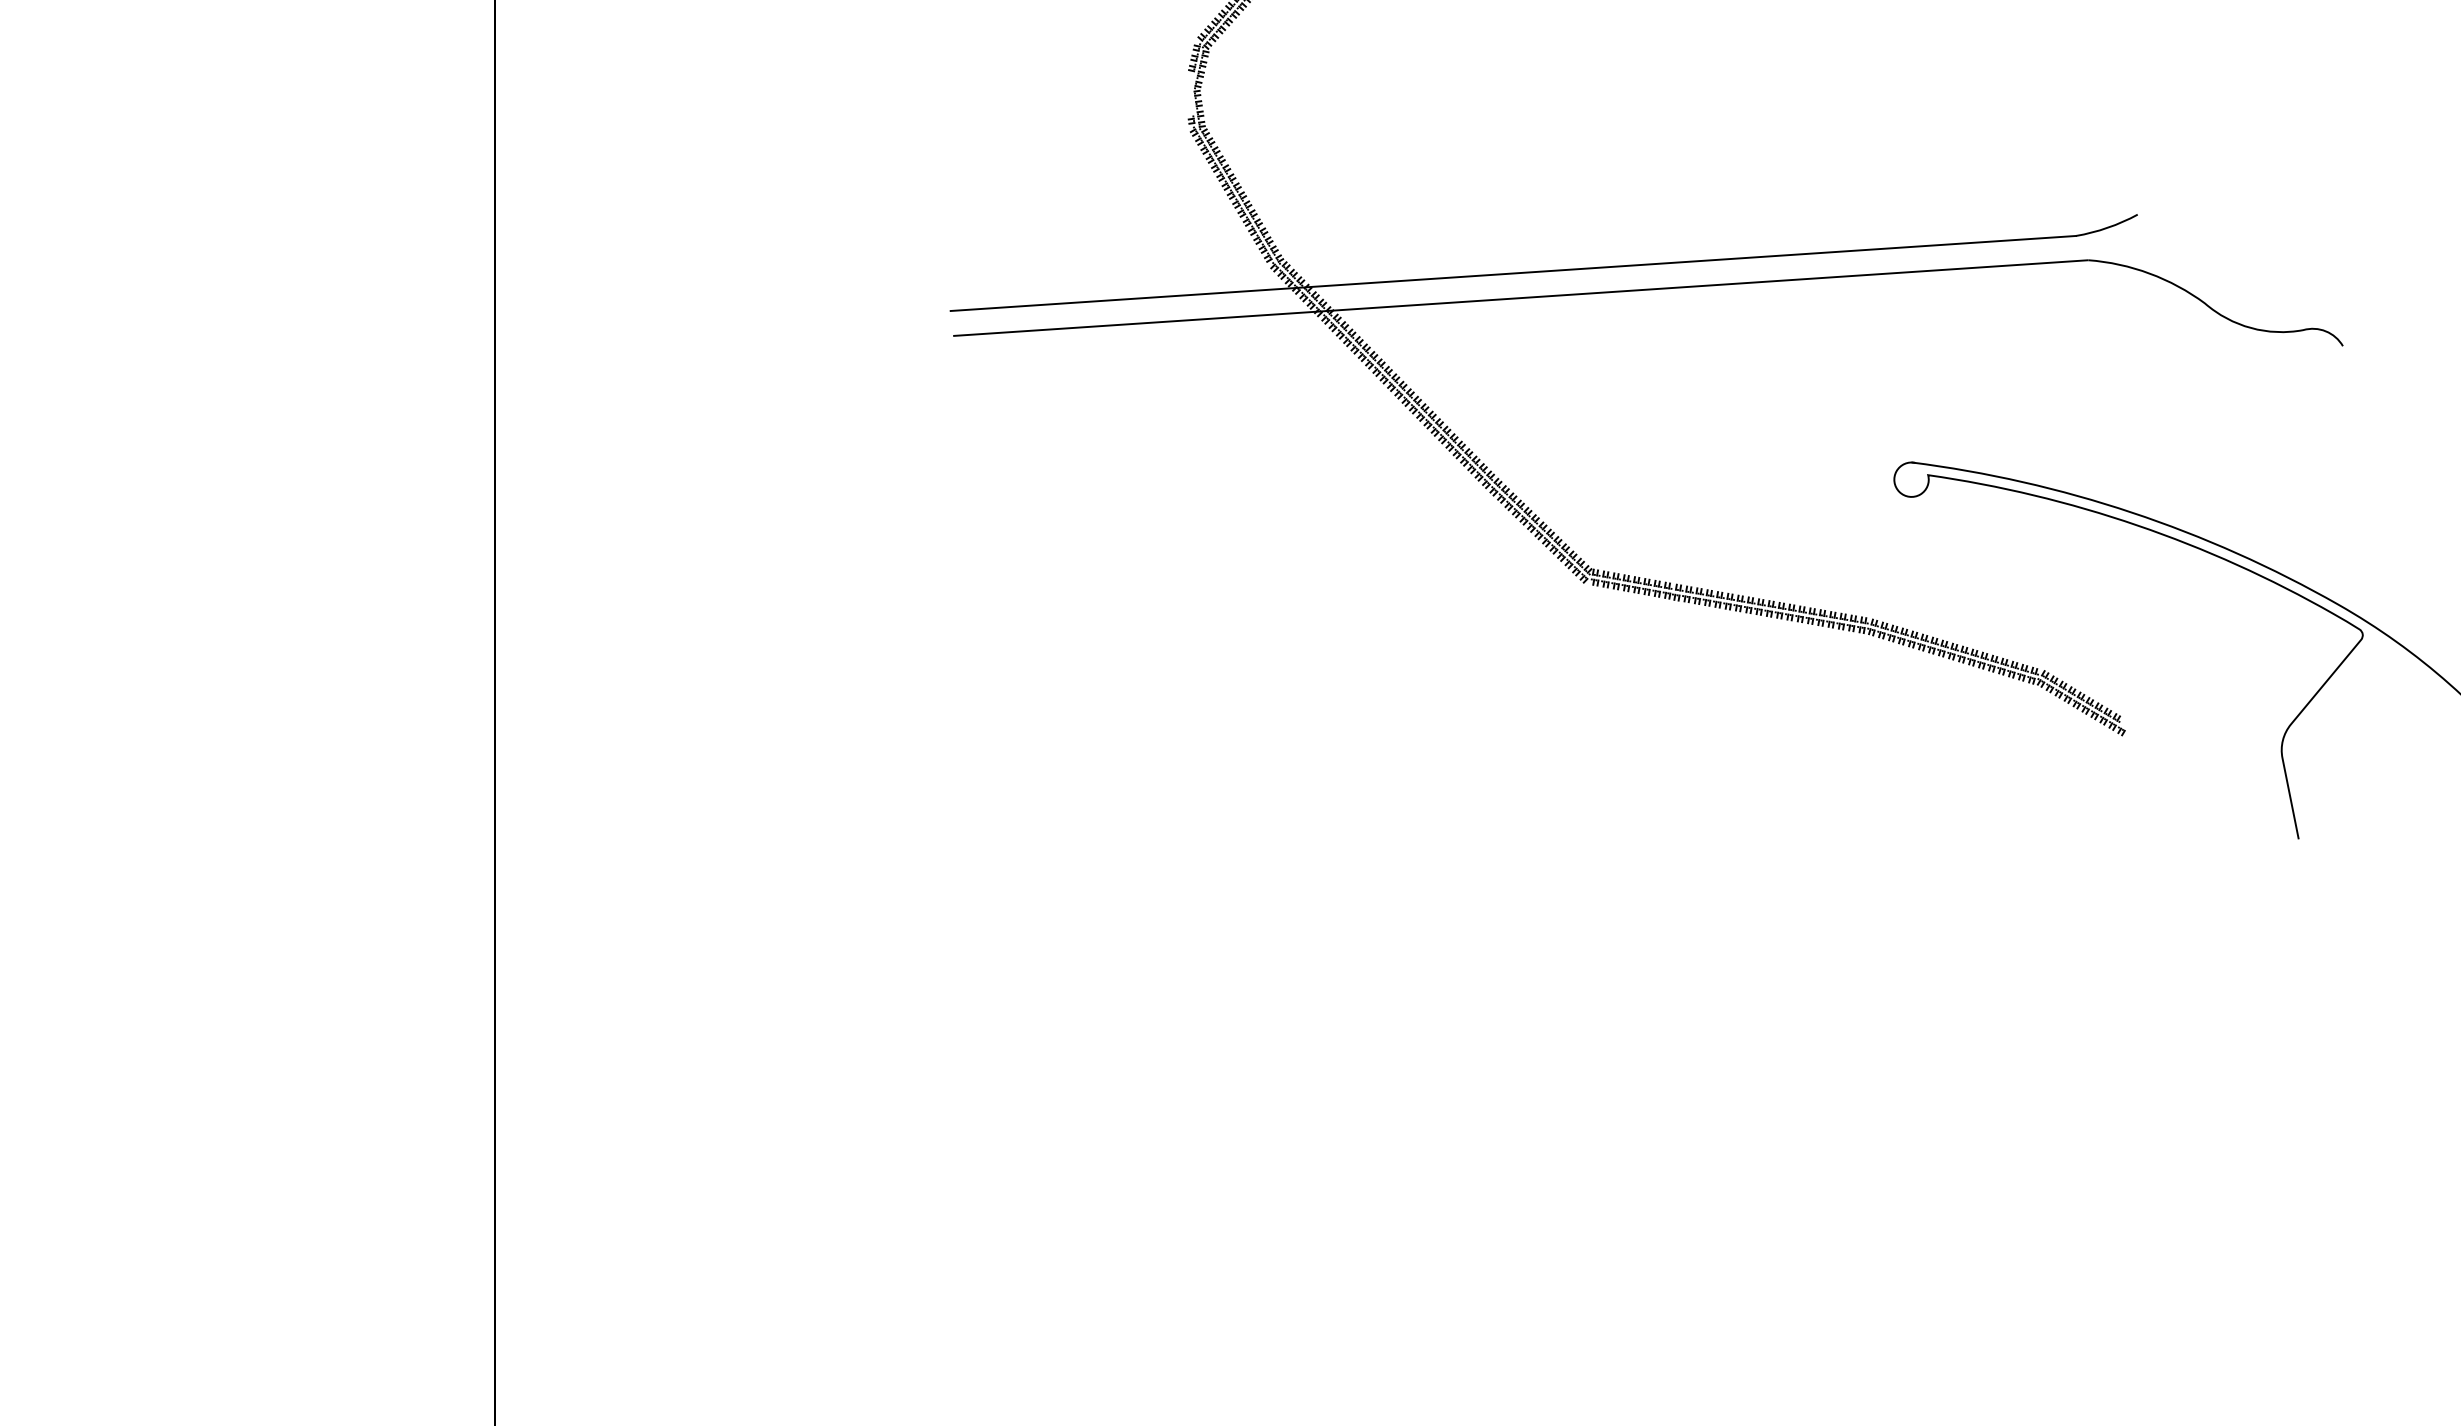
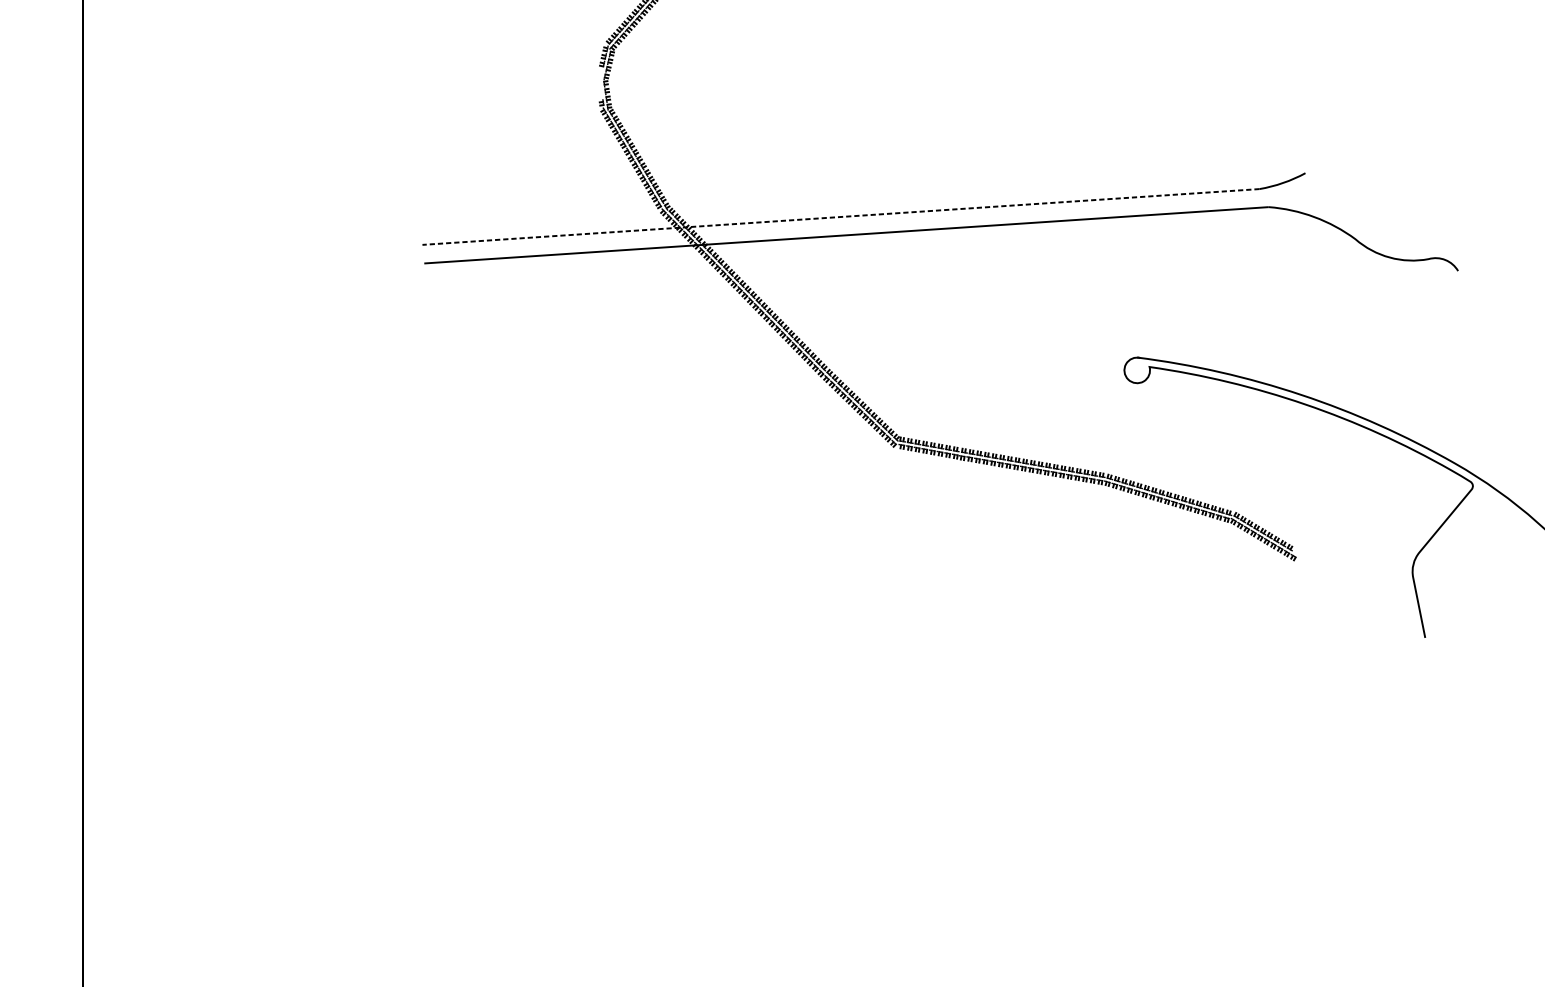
line: (1513, 273) -> (841, 216), solid -> dashed

